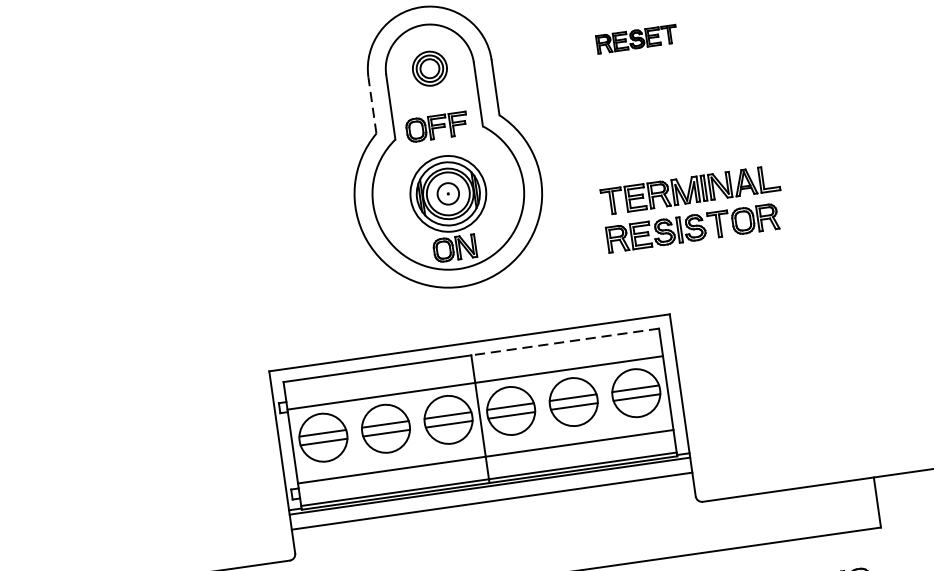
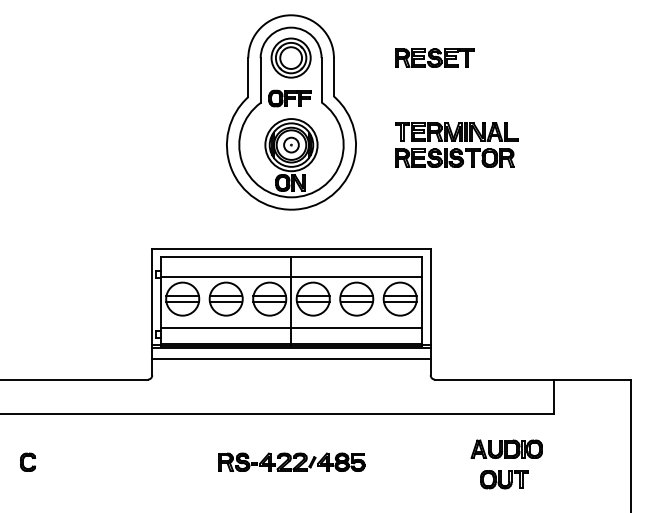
part: (636, 38) -> (434, 57), size x1.43
part: (428, 68) -> (290, 57), size x1.67
line: (372, 105) -> (248, 77), dashed -> solid
part: (692, 208) -> (456, 144), moved
line: (564, 342) -> (356, 257), dashed -> solid

